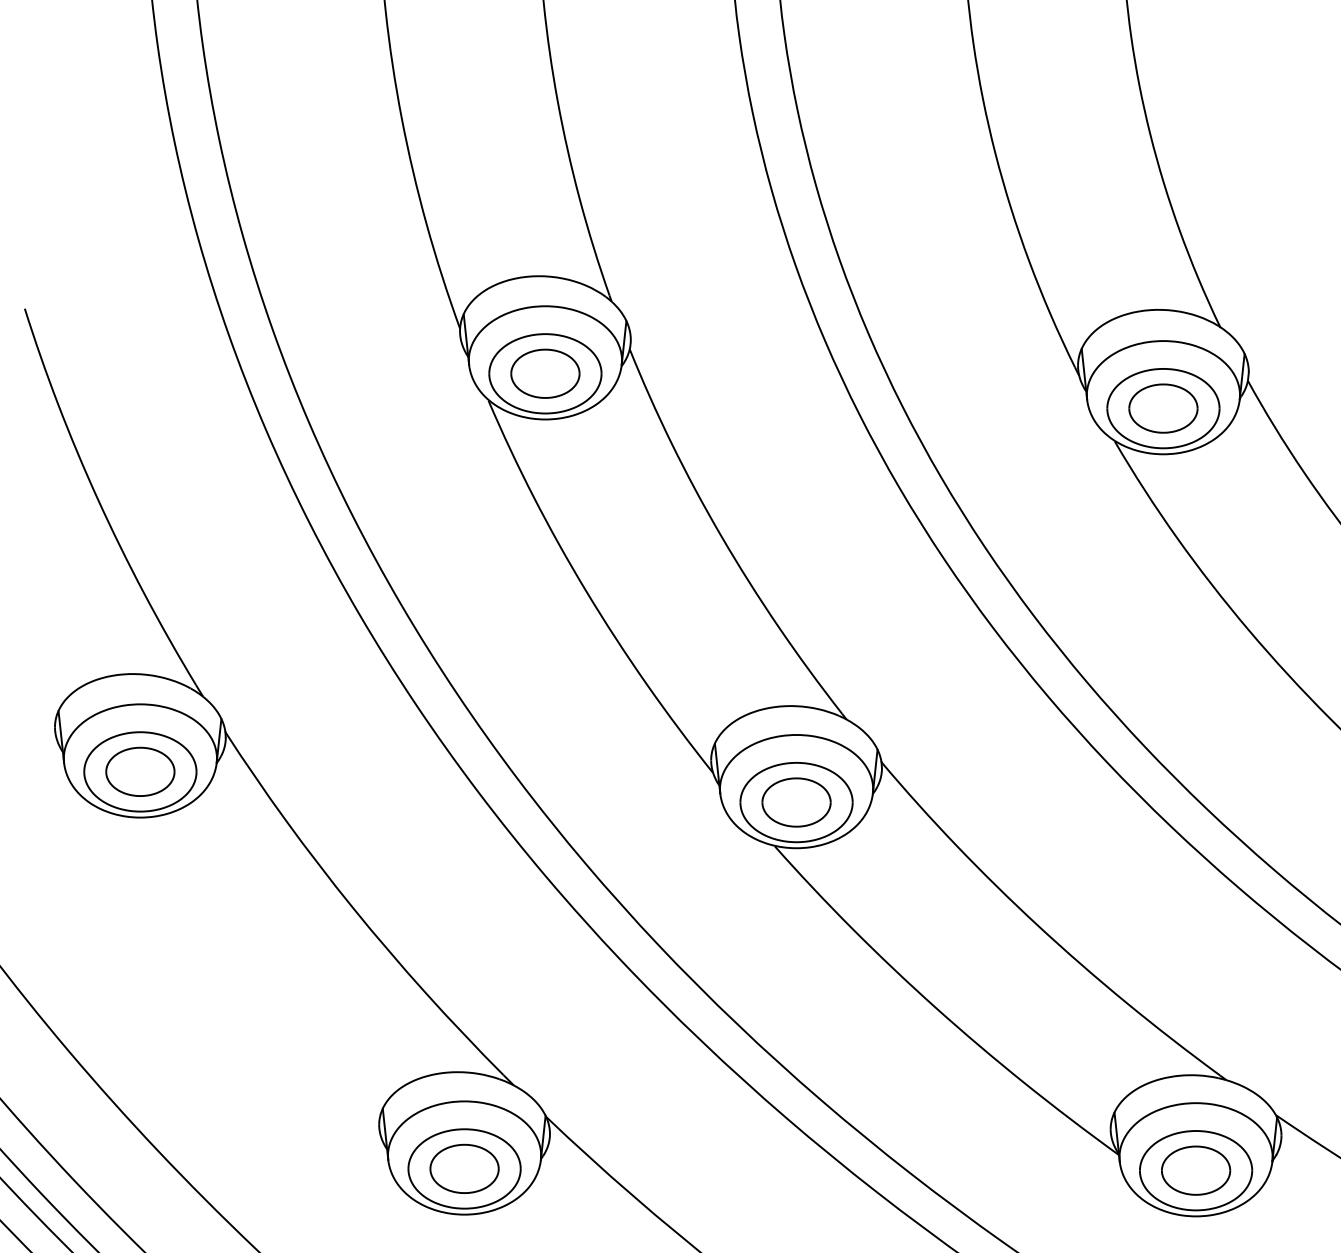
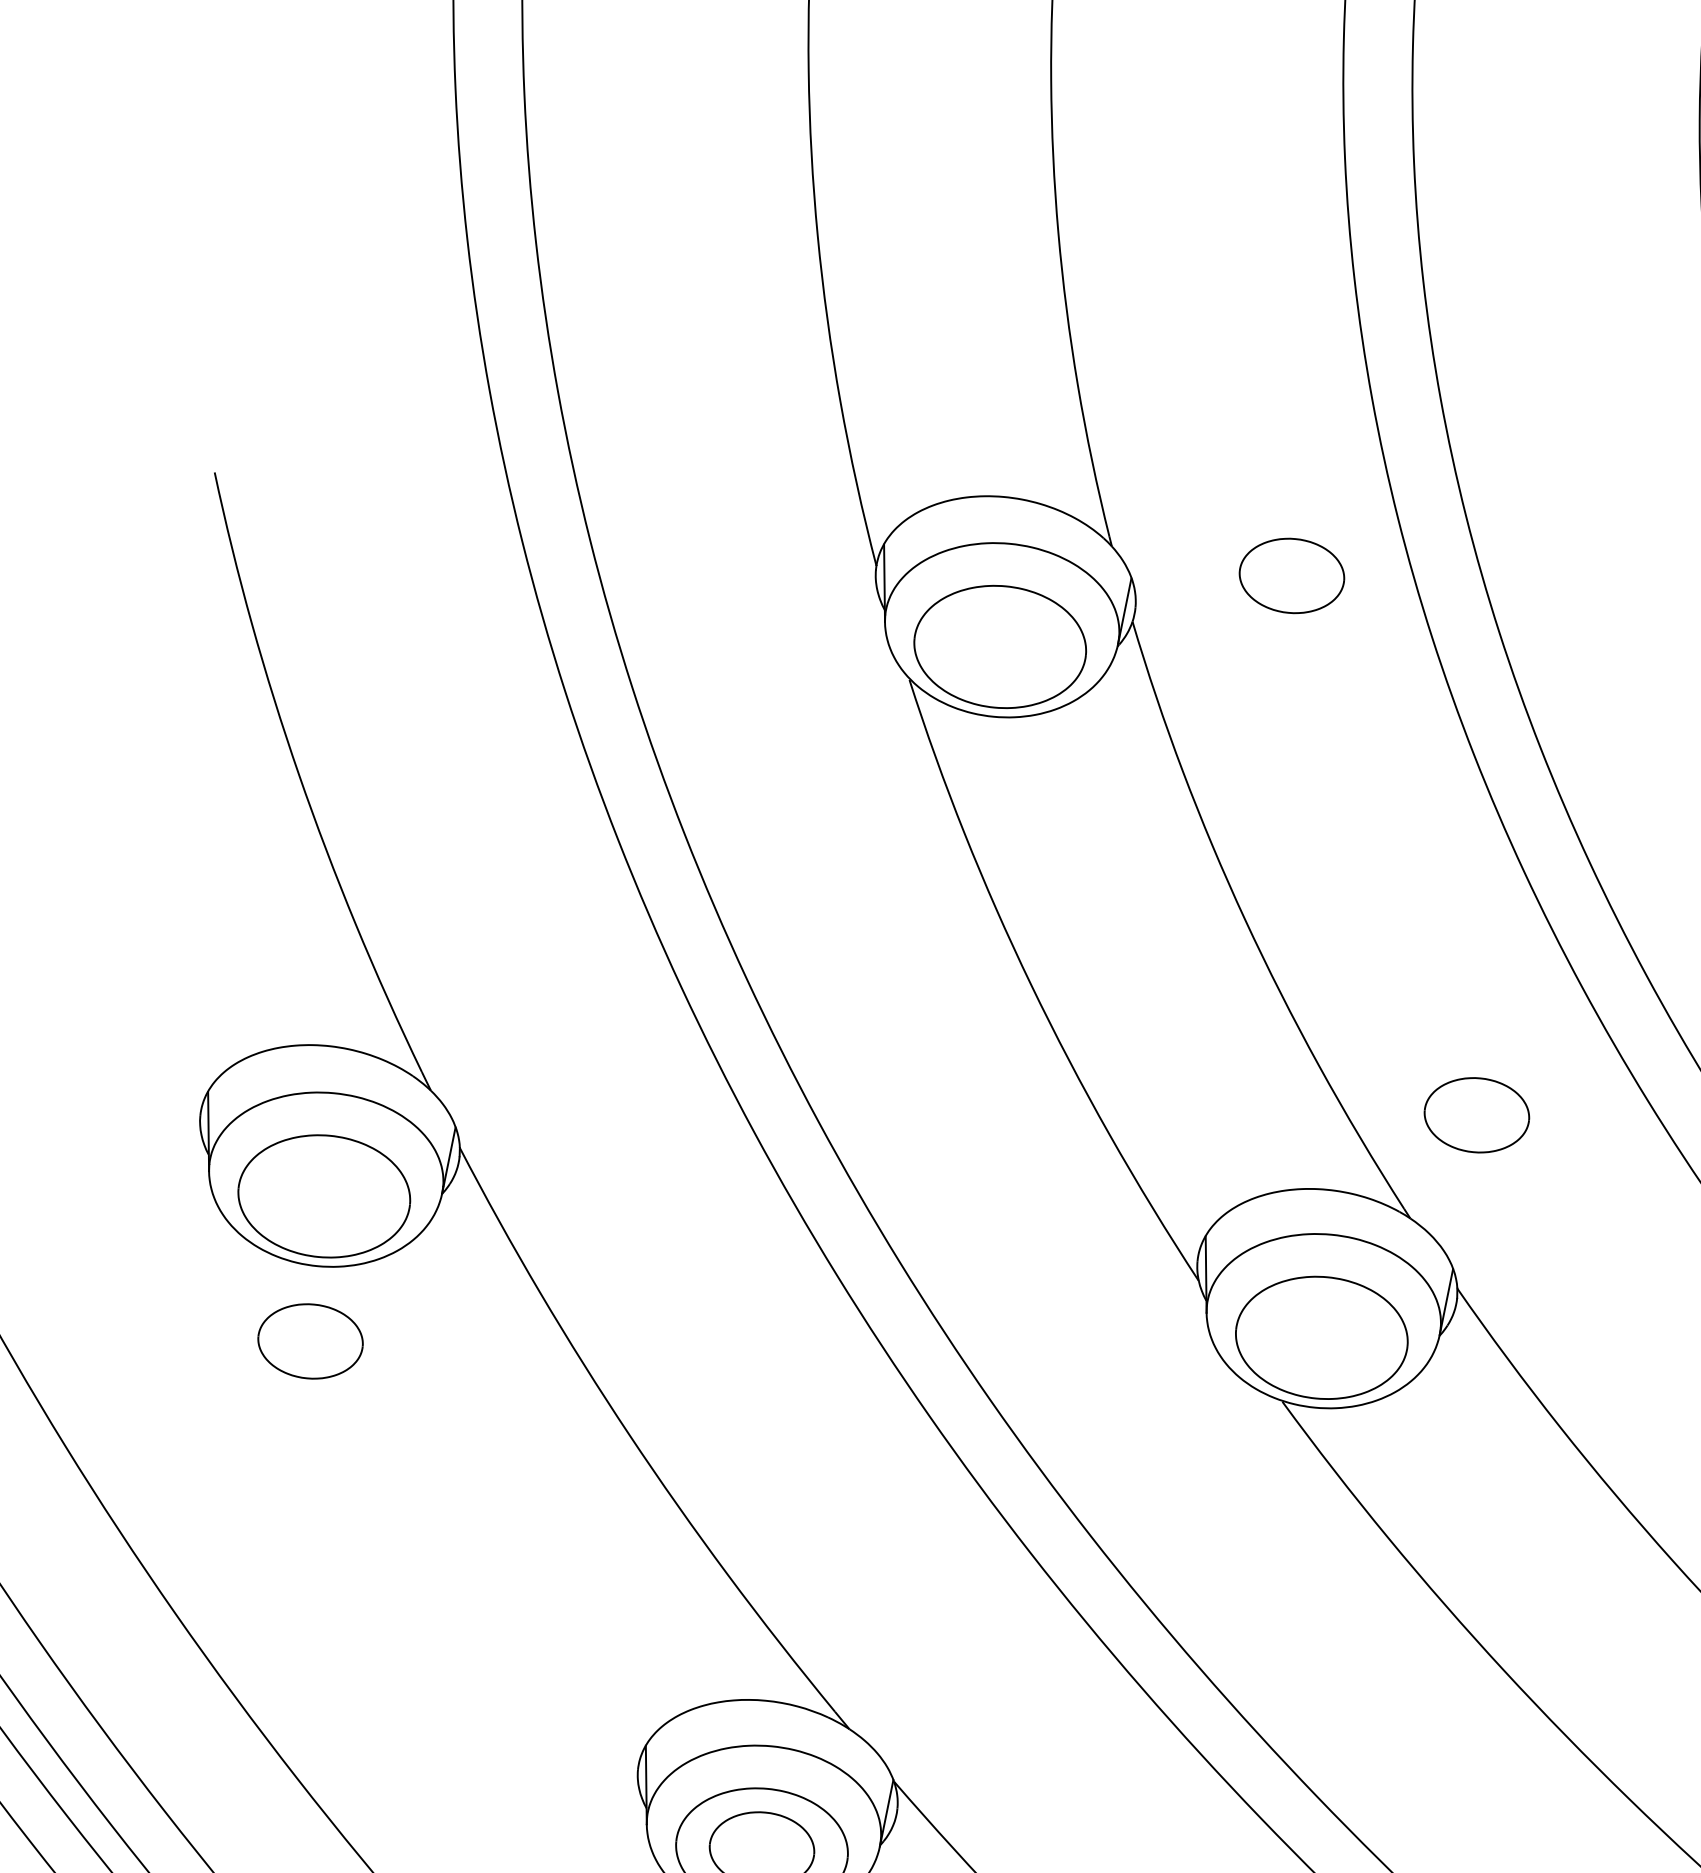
part: (545, 373) -> (1292, 575), moved
part: (140, 771) -> (310, 1340), moved
part: (796, 802) -> (1476, 1115), moved

